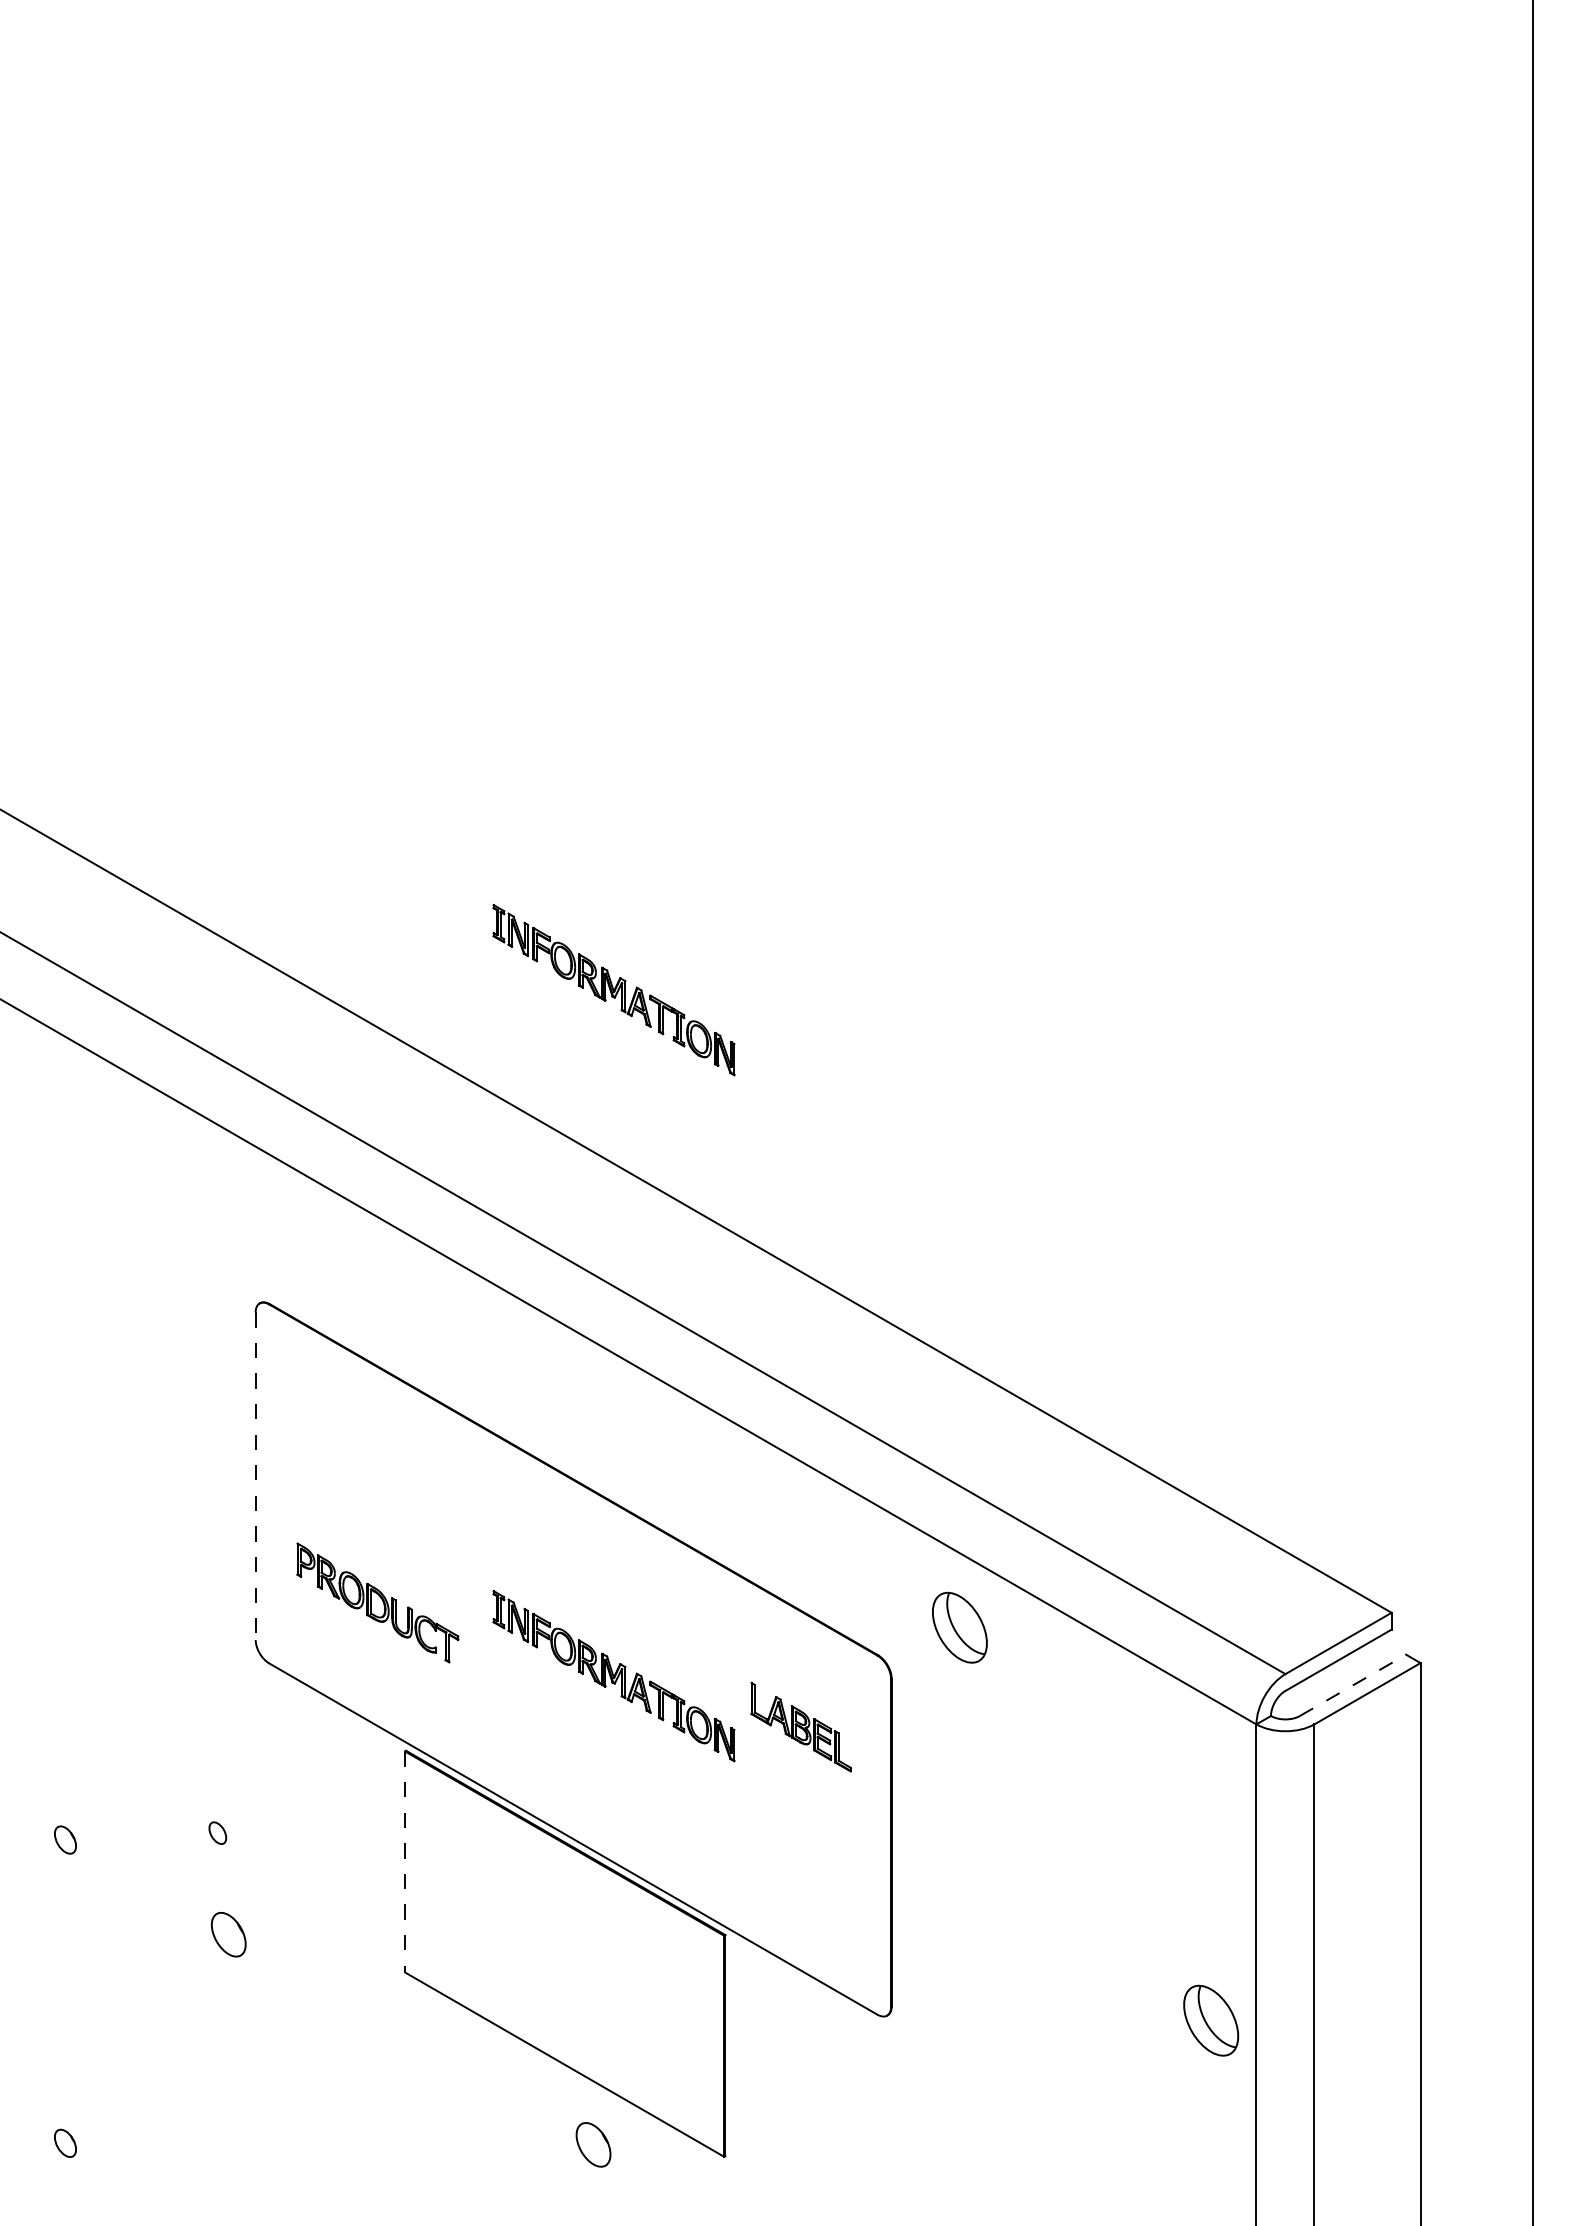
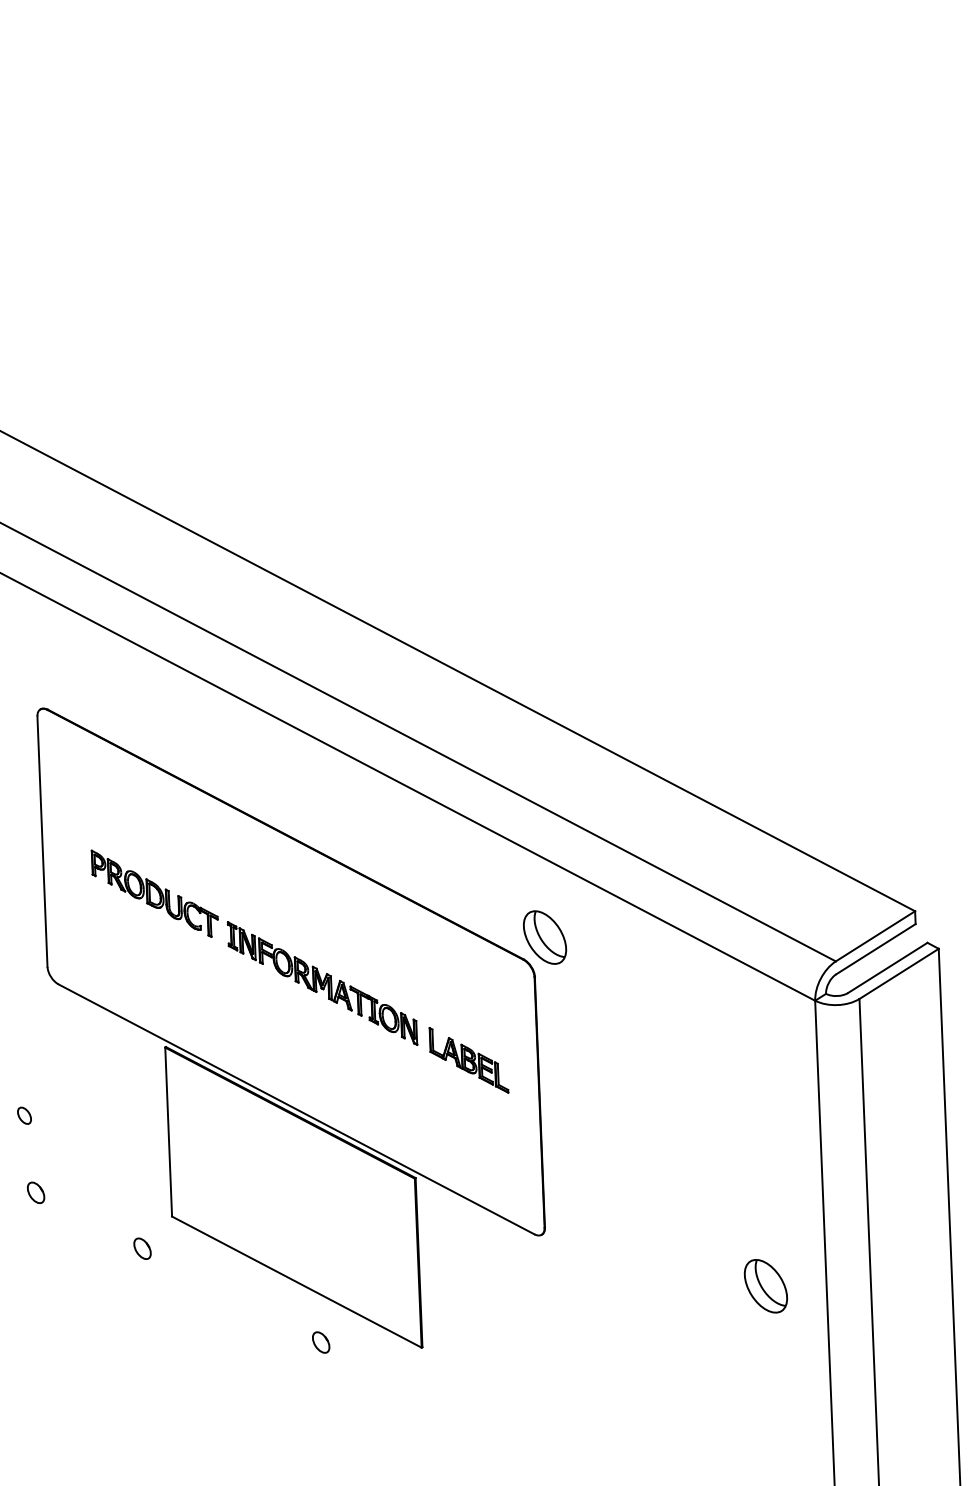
part: (613, 990) -> (301, 459), removed
line: (255, 1476) -> (42, 841), dashed -> solid
part: (377, 1602) -> (154, 893), moved
part: (959, 1627) -> (544, 937), moved
line: (1353, 1685) -> (888, 968), dashed -> solid
part: (800, 1726) -> (468, 1059), moved
line: (405, 1862) -> (168, 1132), dashed -> solid
part: (228, 1933) -> (35, 1192), size x0.62
part: (364, 2012) -> (142, 1248), added
part: (1211, 2020) -> (766, 1286), moved
part: (592, 2144) -> (320, 1342), size x0.62

